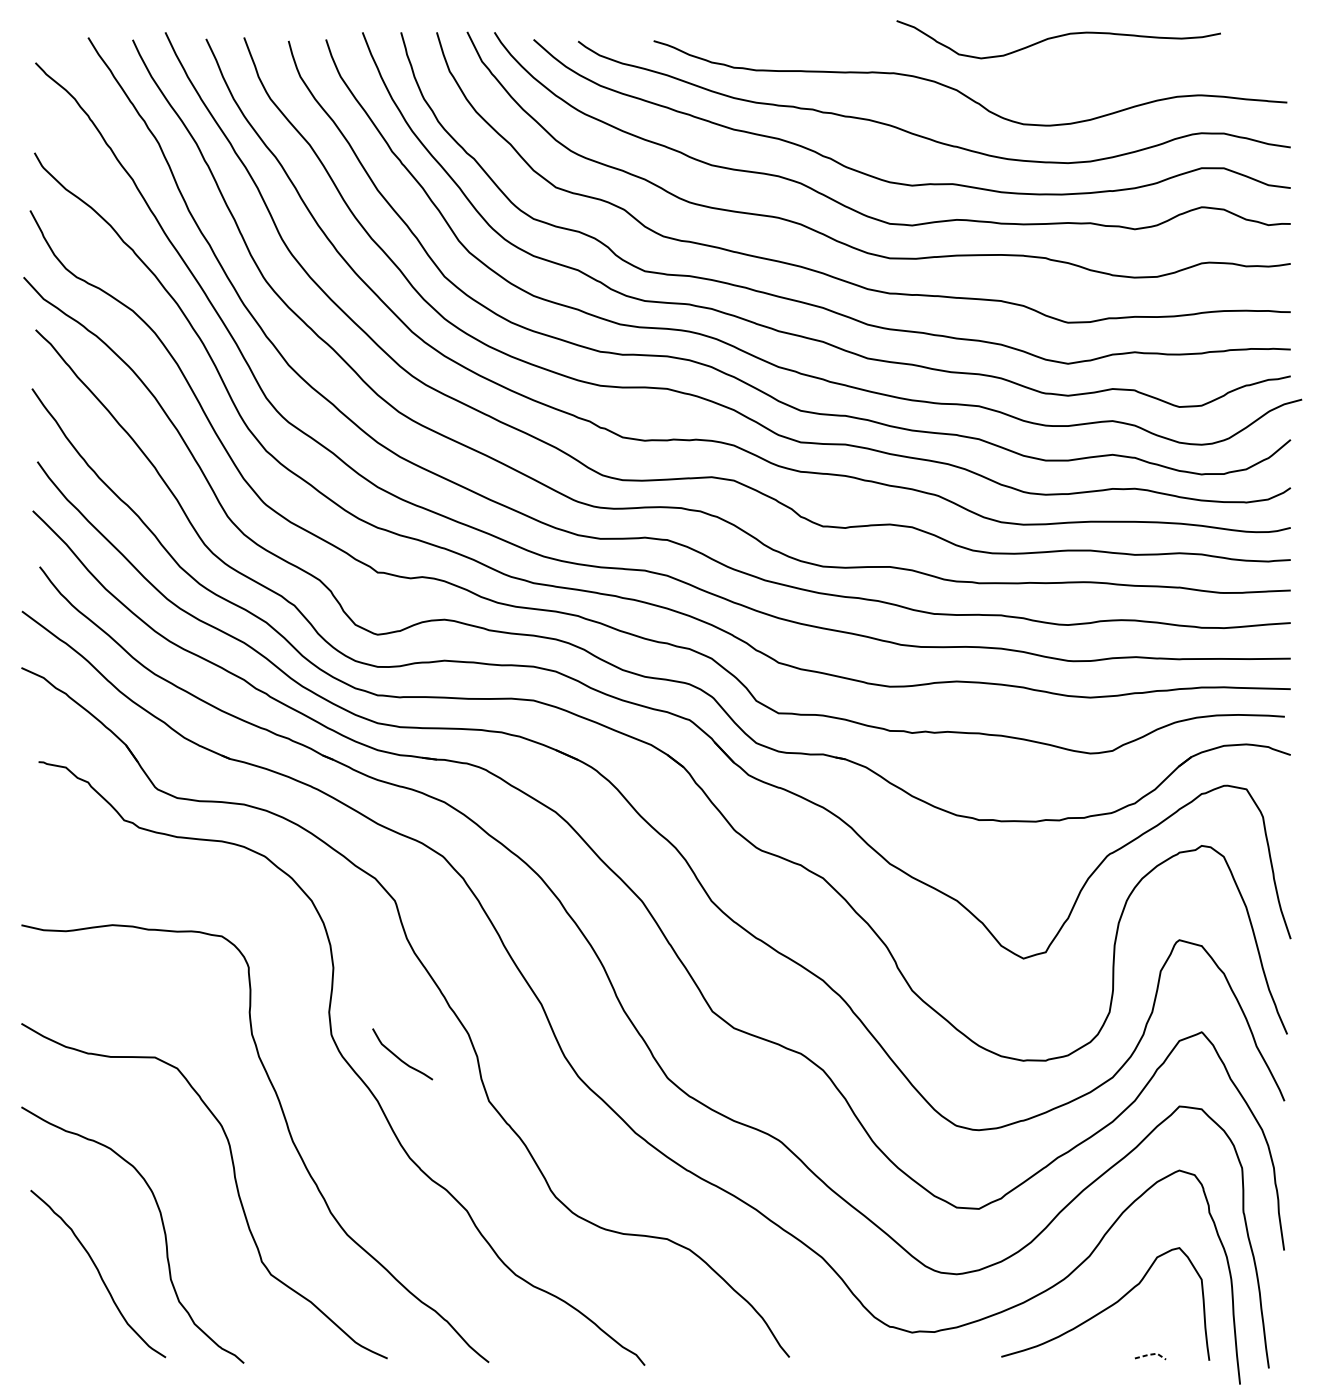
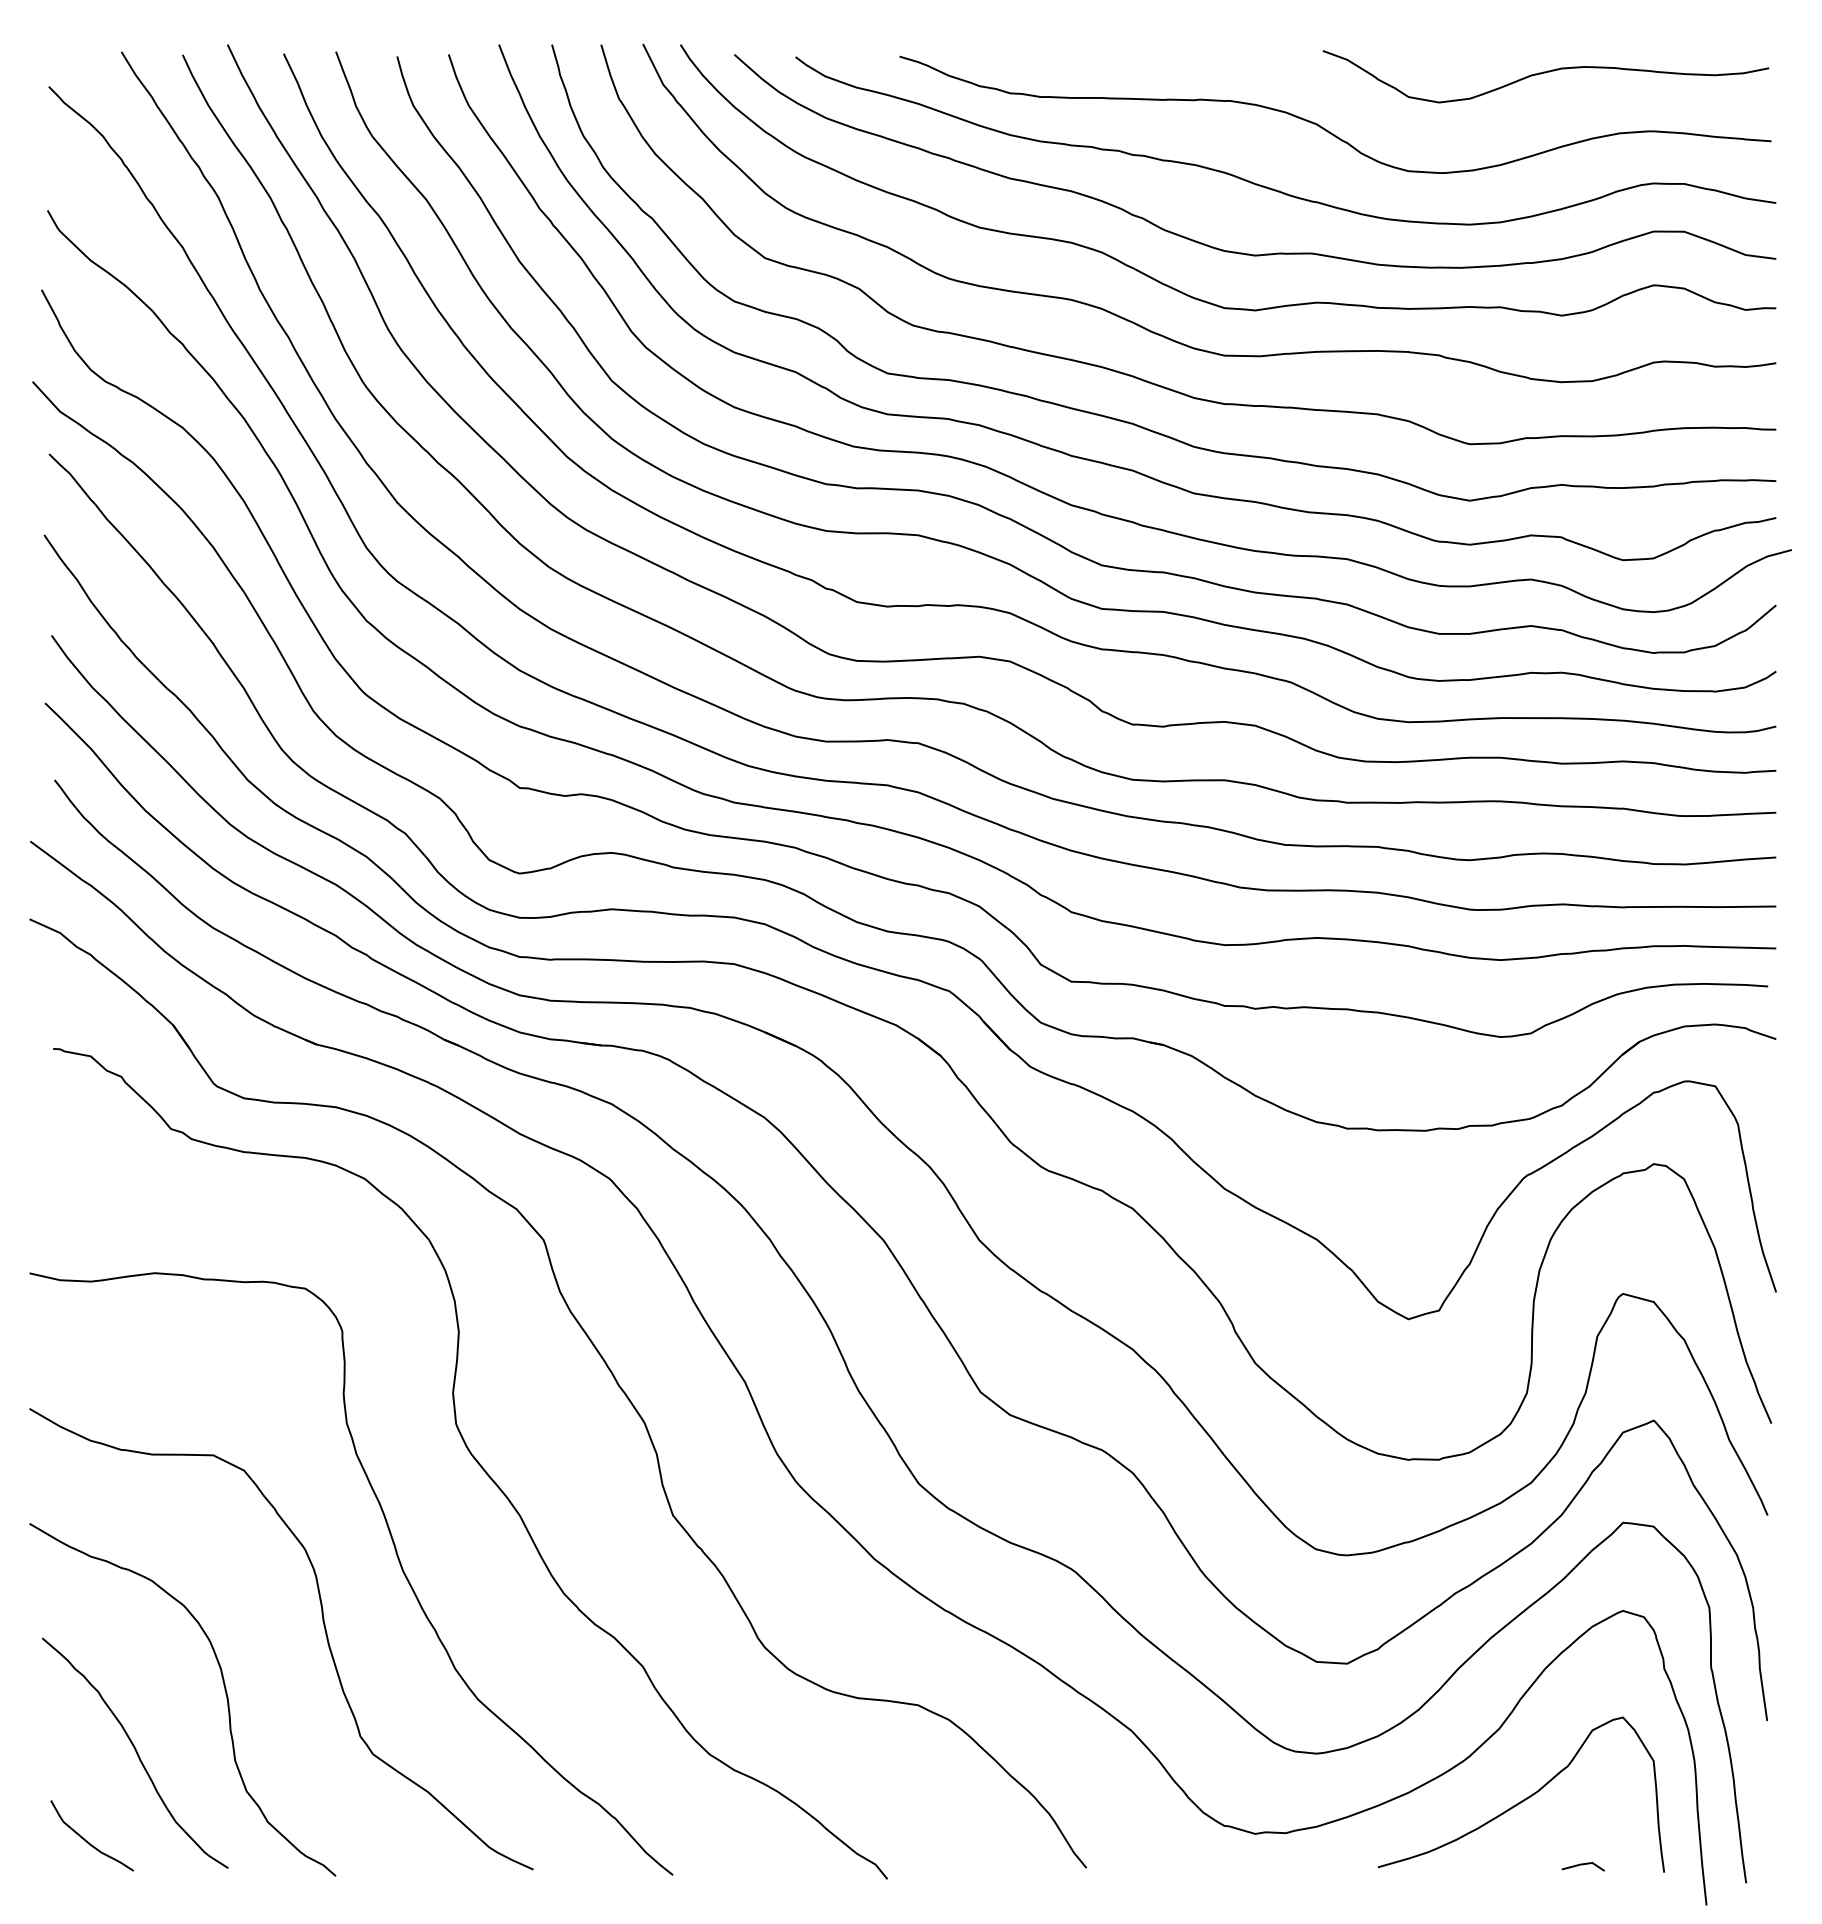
curve: (1058, 37) -> (1545, 73), moved
curve: (399, 1057) -> (87, 1840), moved
line: (1151, 1354) -> (1584, 1864), dashed -> solid

